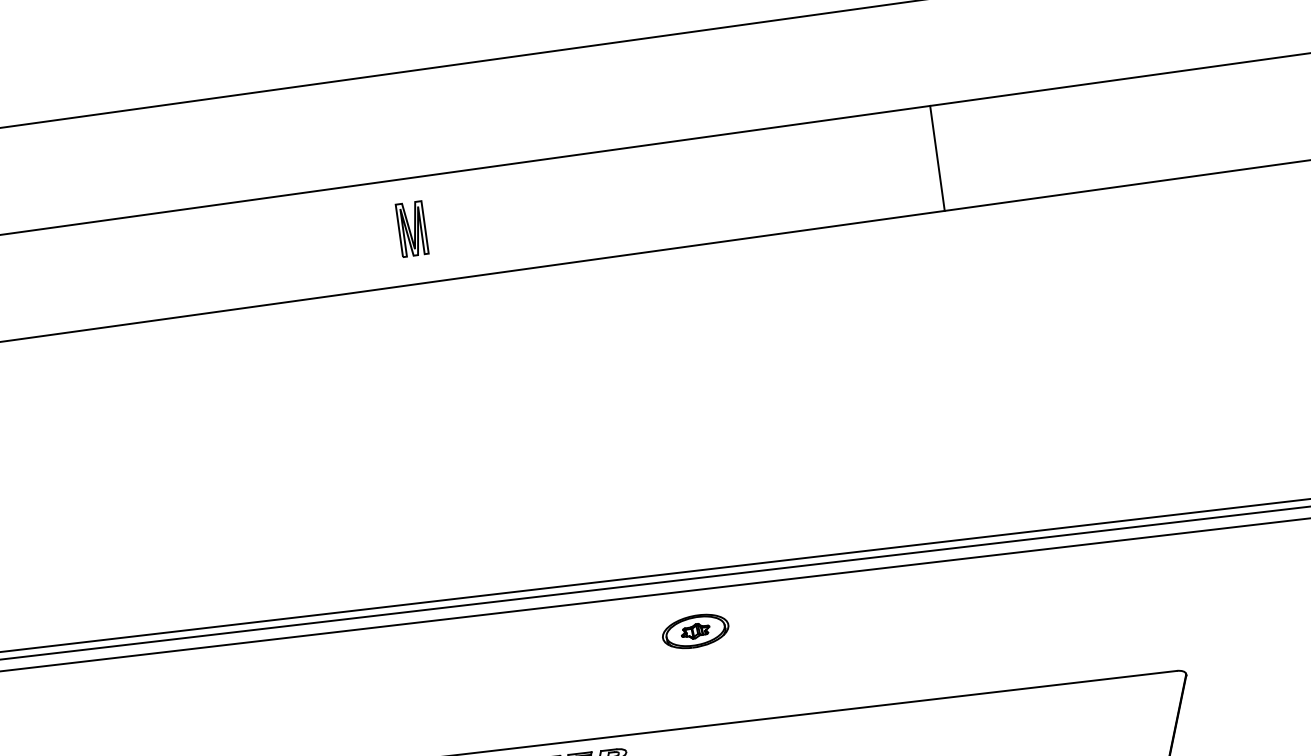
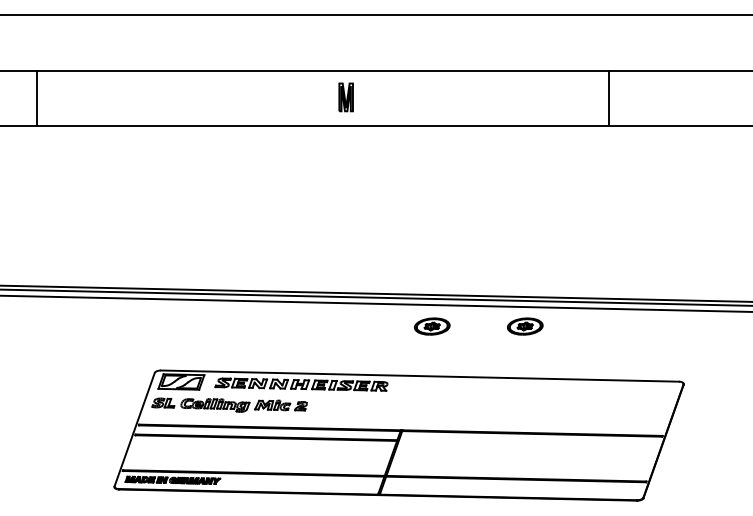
line: (936, 158) -> (608, 98), moved
part: (410, 229) -> (345, 97), moved
part: (871, 606) -> (525, 326), added

